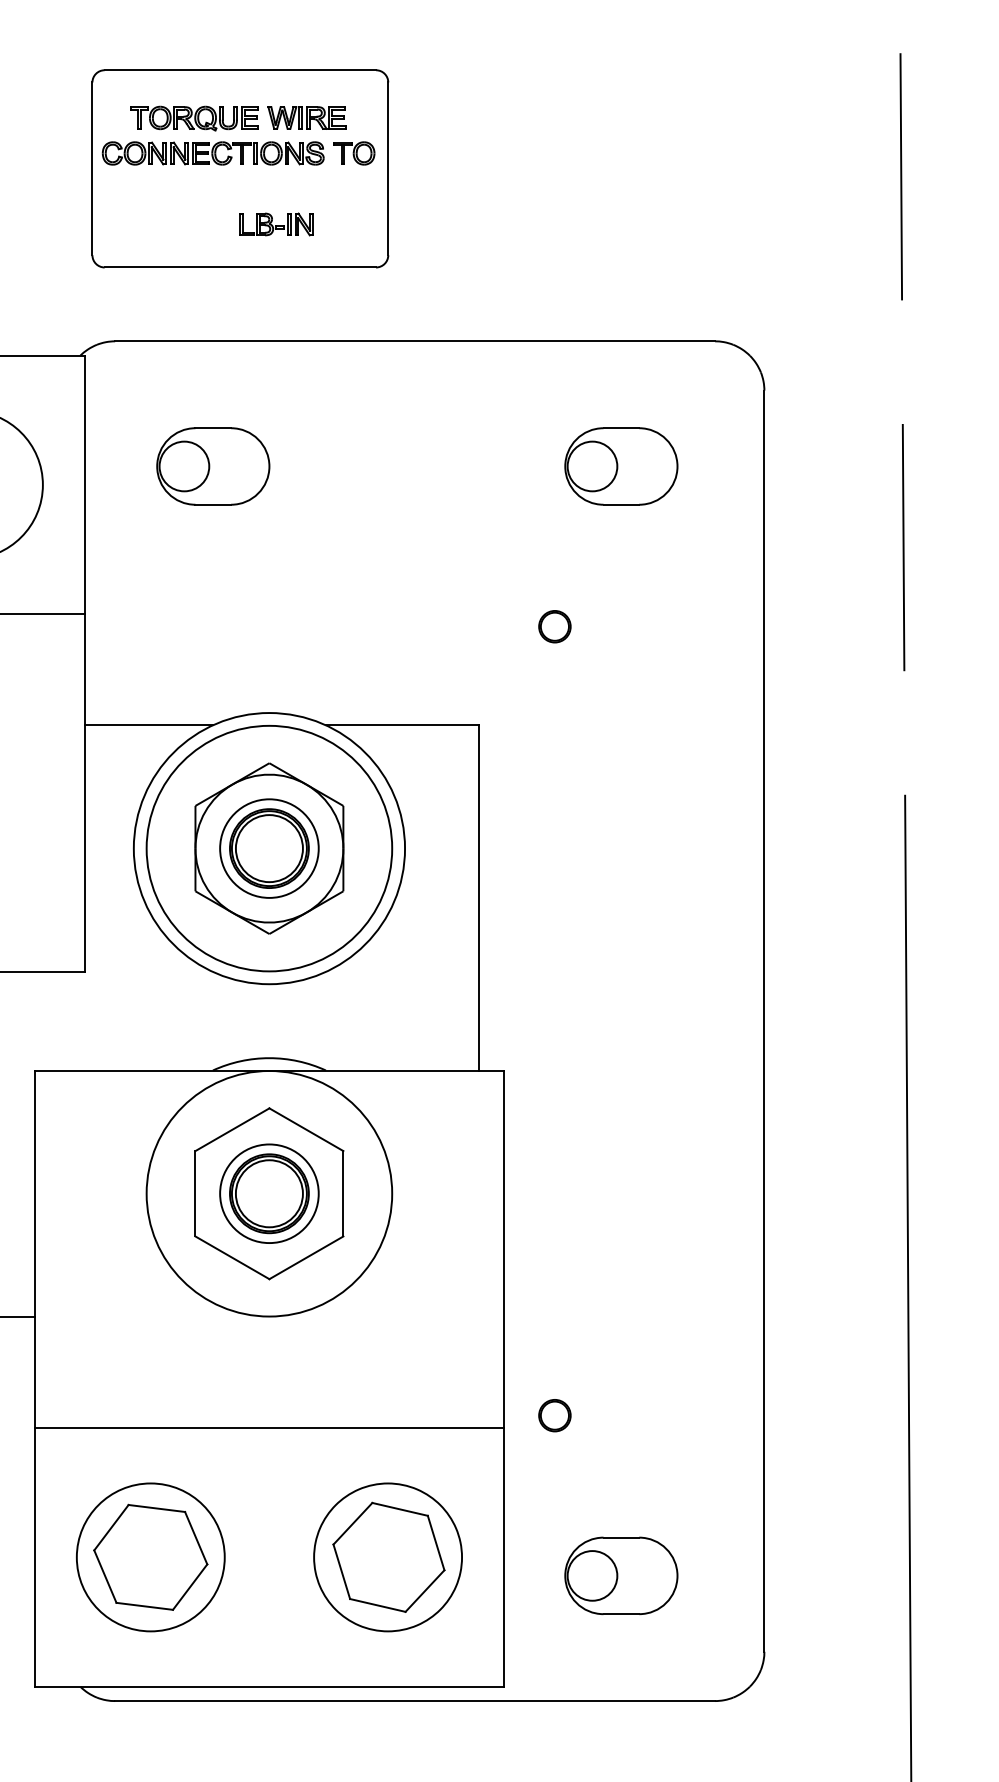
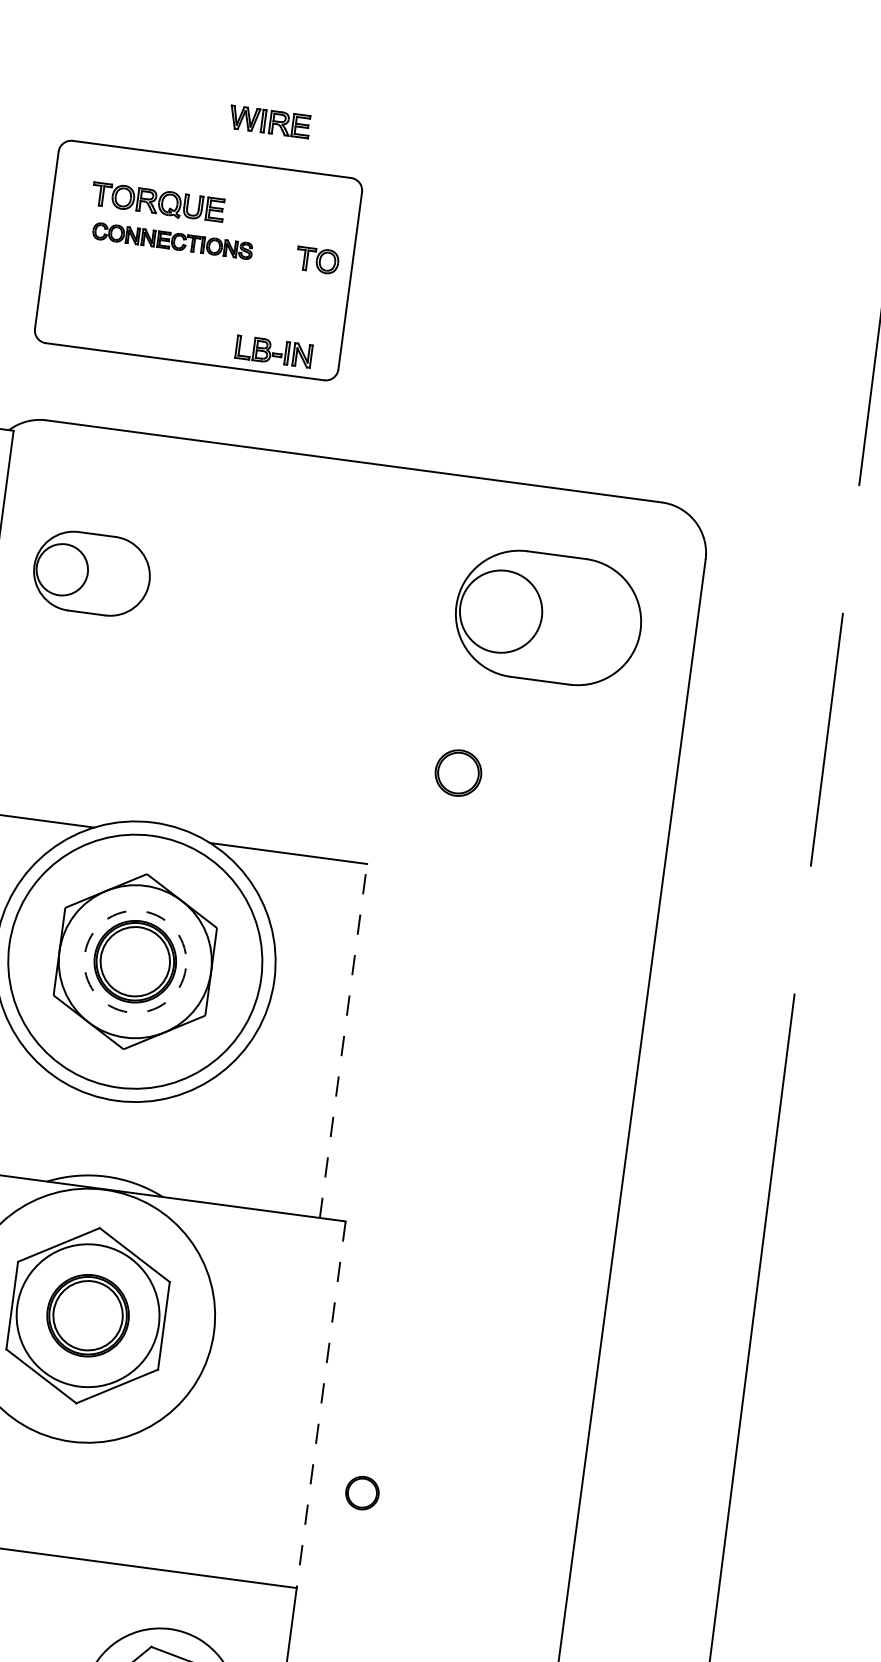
part: (306, 117) -> (269, 121), moved
part: (212, 153) -> (172, 241), size x0.7
part: (276, 224) -> (274, 351), moved
part: (213, 466) -> (92, 573), moved
part: (621, 466) -> (548, 618), size x1.6
part: (554, 626) -> (458, 772), size x1.4
circle: (269, 848) -> (135, 961), solid -> dashed
line: (478, 897) -> (343, 1040), solid -> dashed
circle: (269, 1193) -> (88, 1315), size x1.4
line: (504, 1249) -> (321, 1405), solid -> dashed
part: (554, 1415) -> (362, 1492), moved

